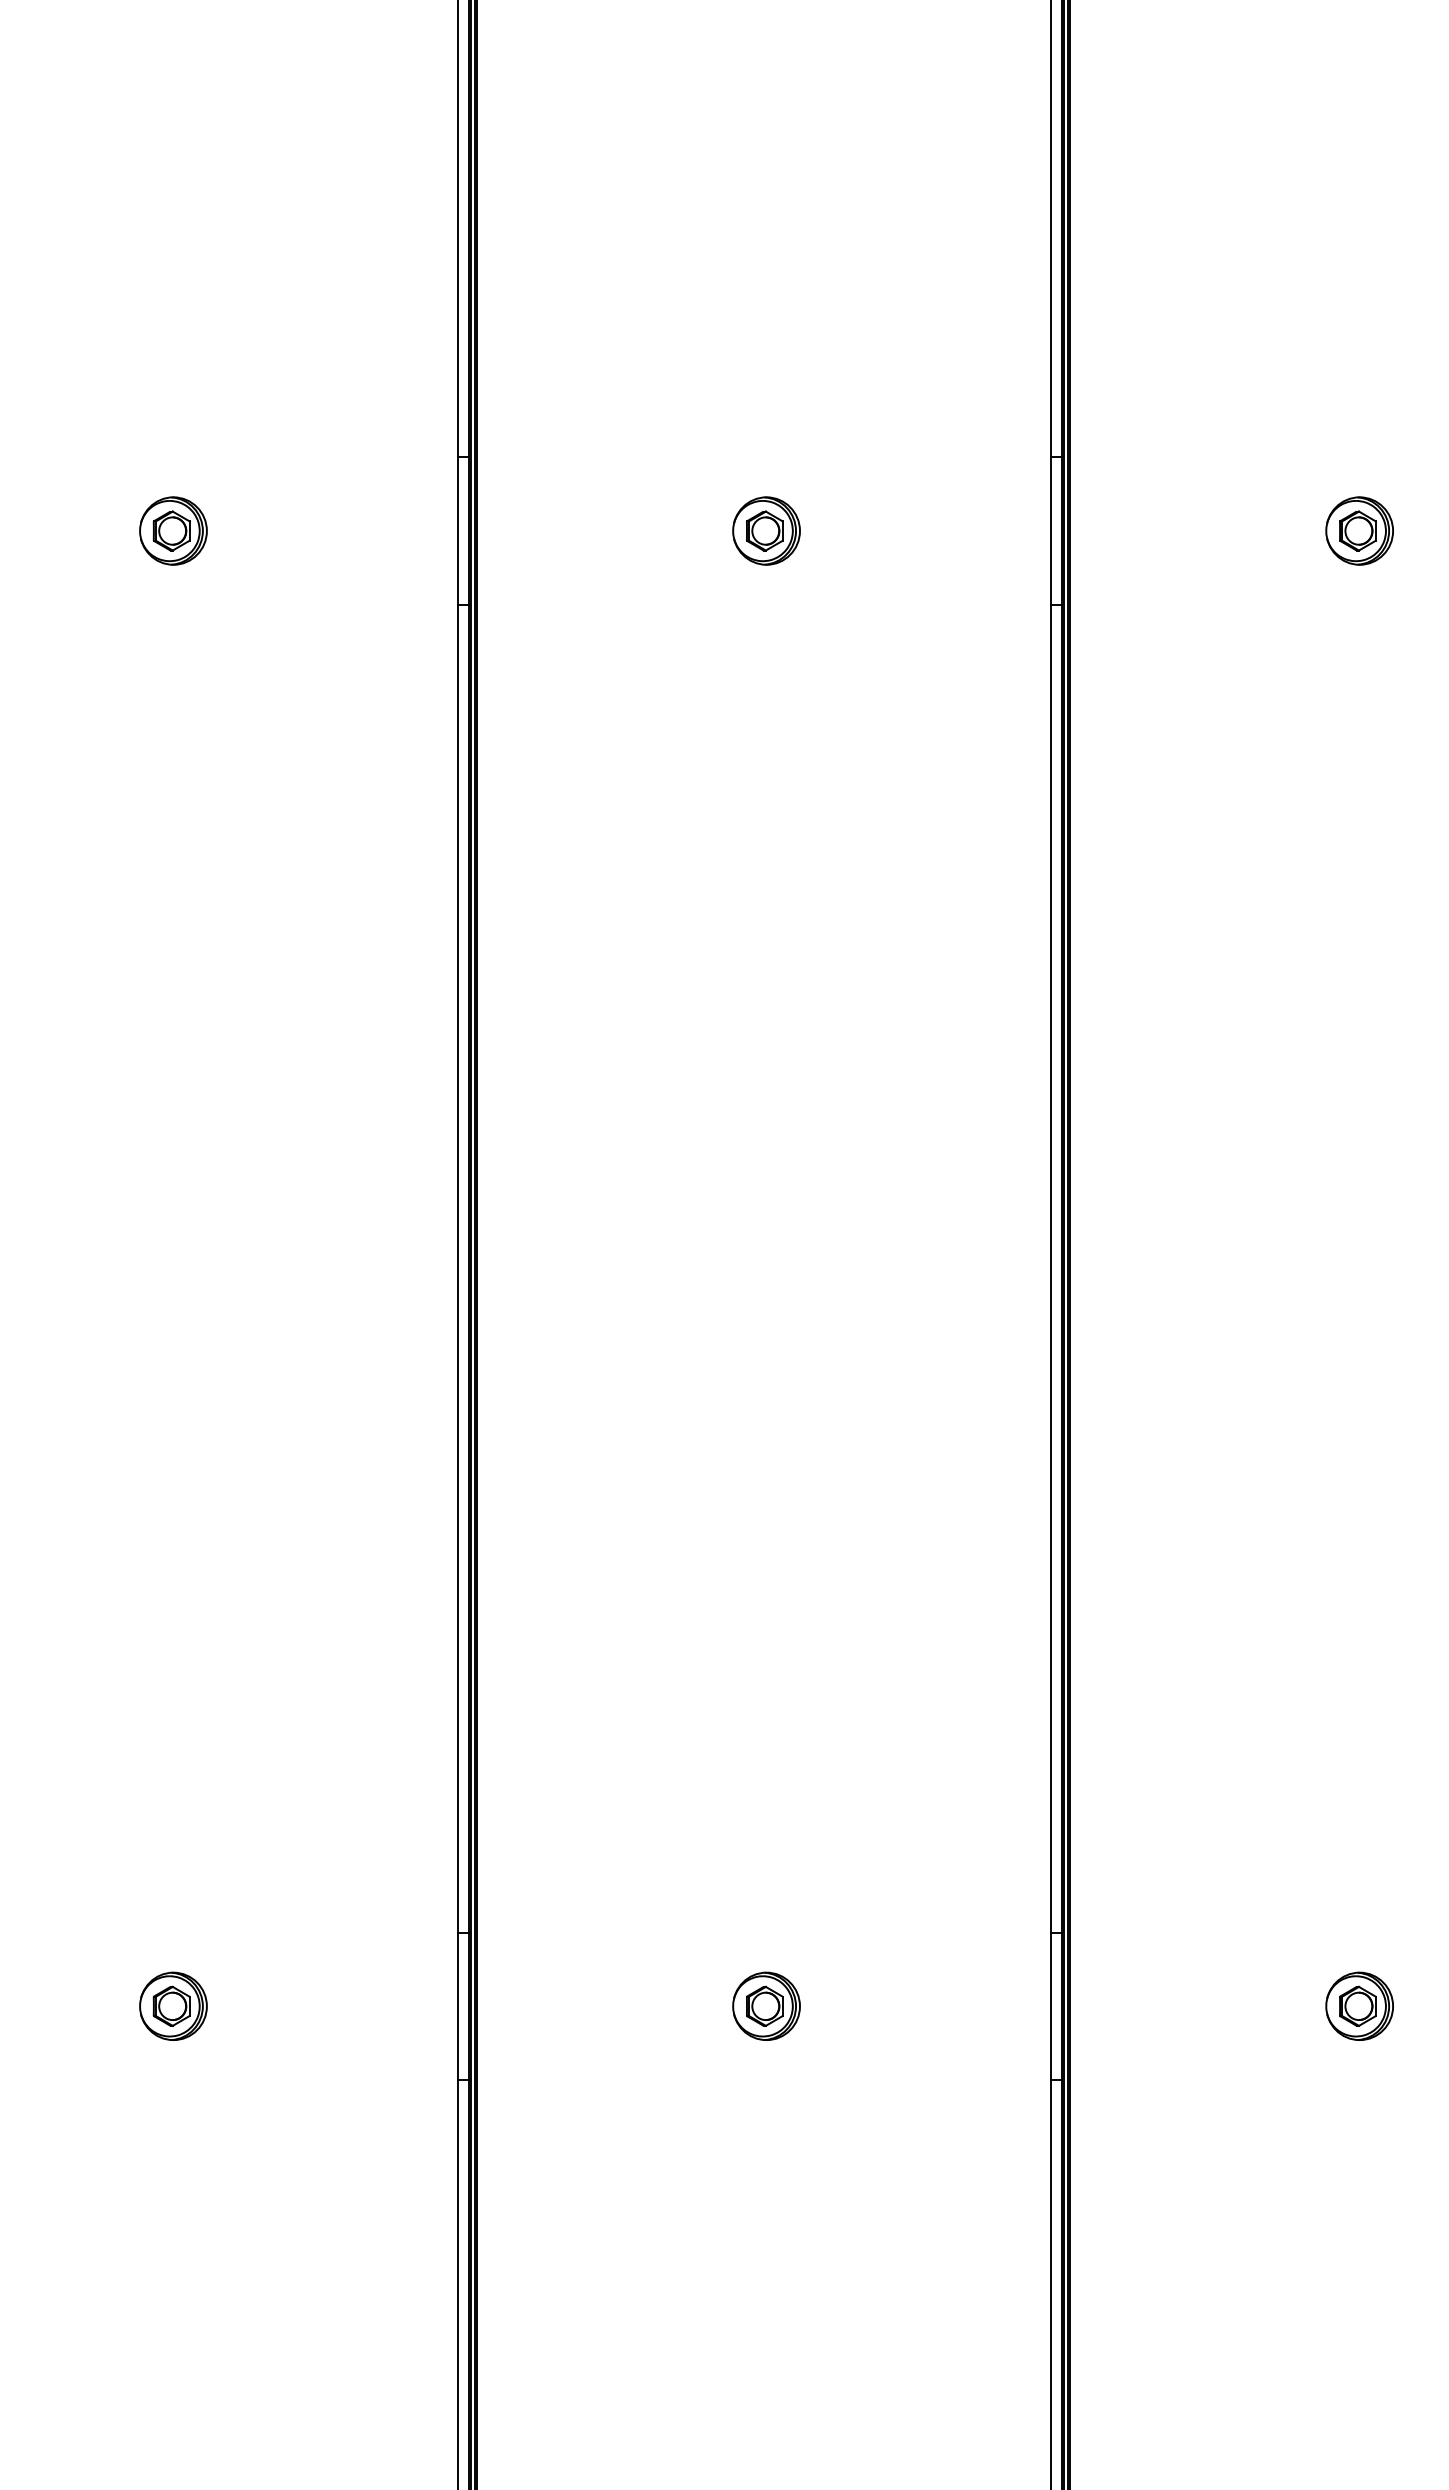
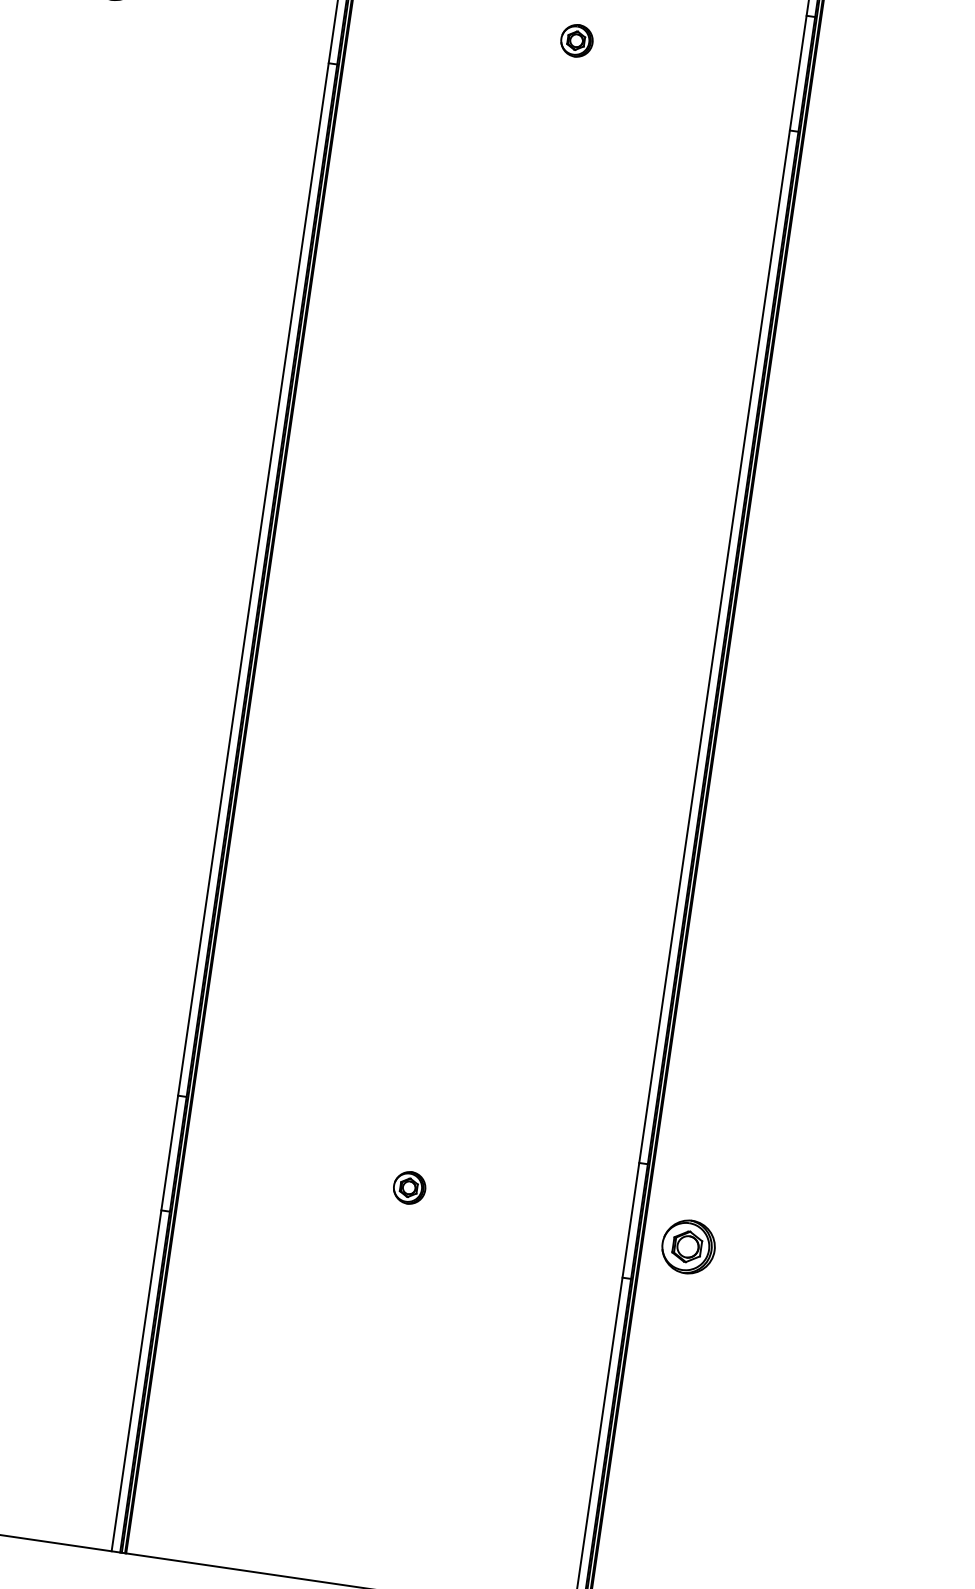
part: (766, 530) -> (577, 40), size x0.6
part: (766, 2005) -> (409, 1187), size x0.6
part: (1359, 2005) -> (688, 1246), moved

